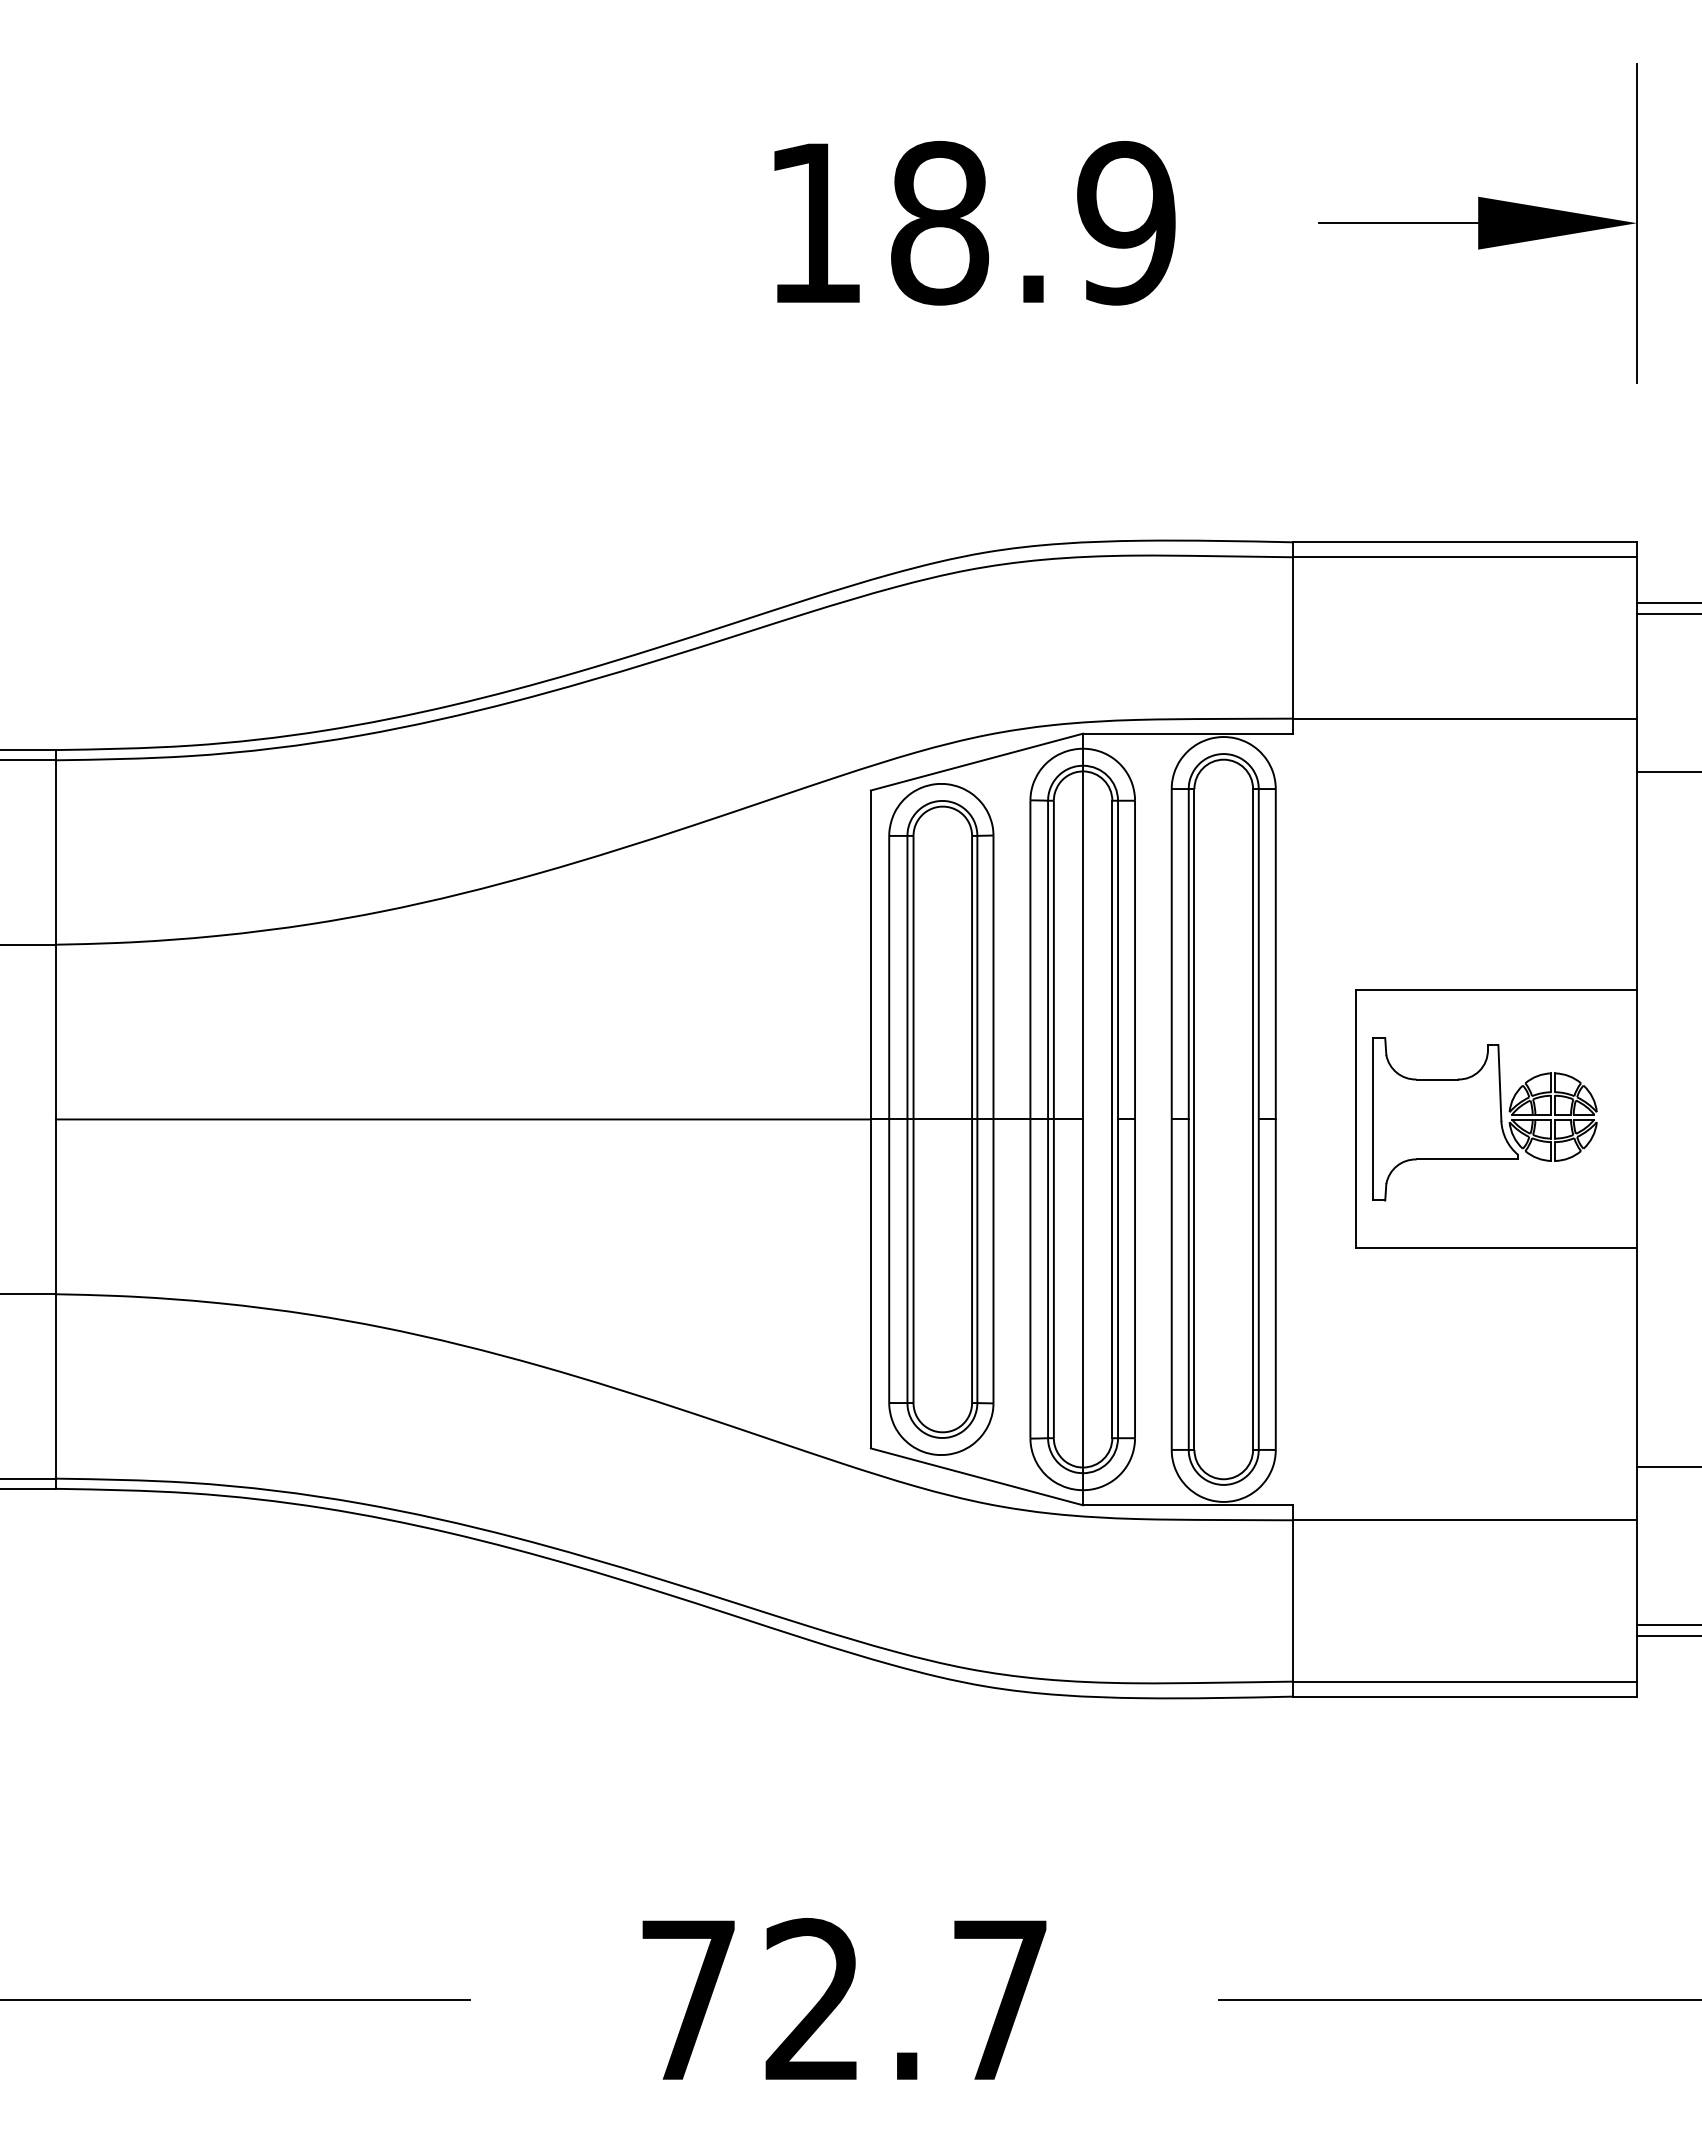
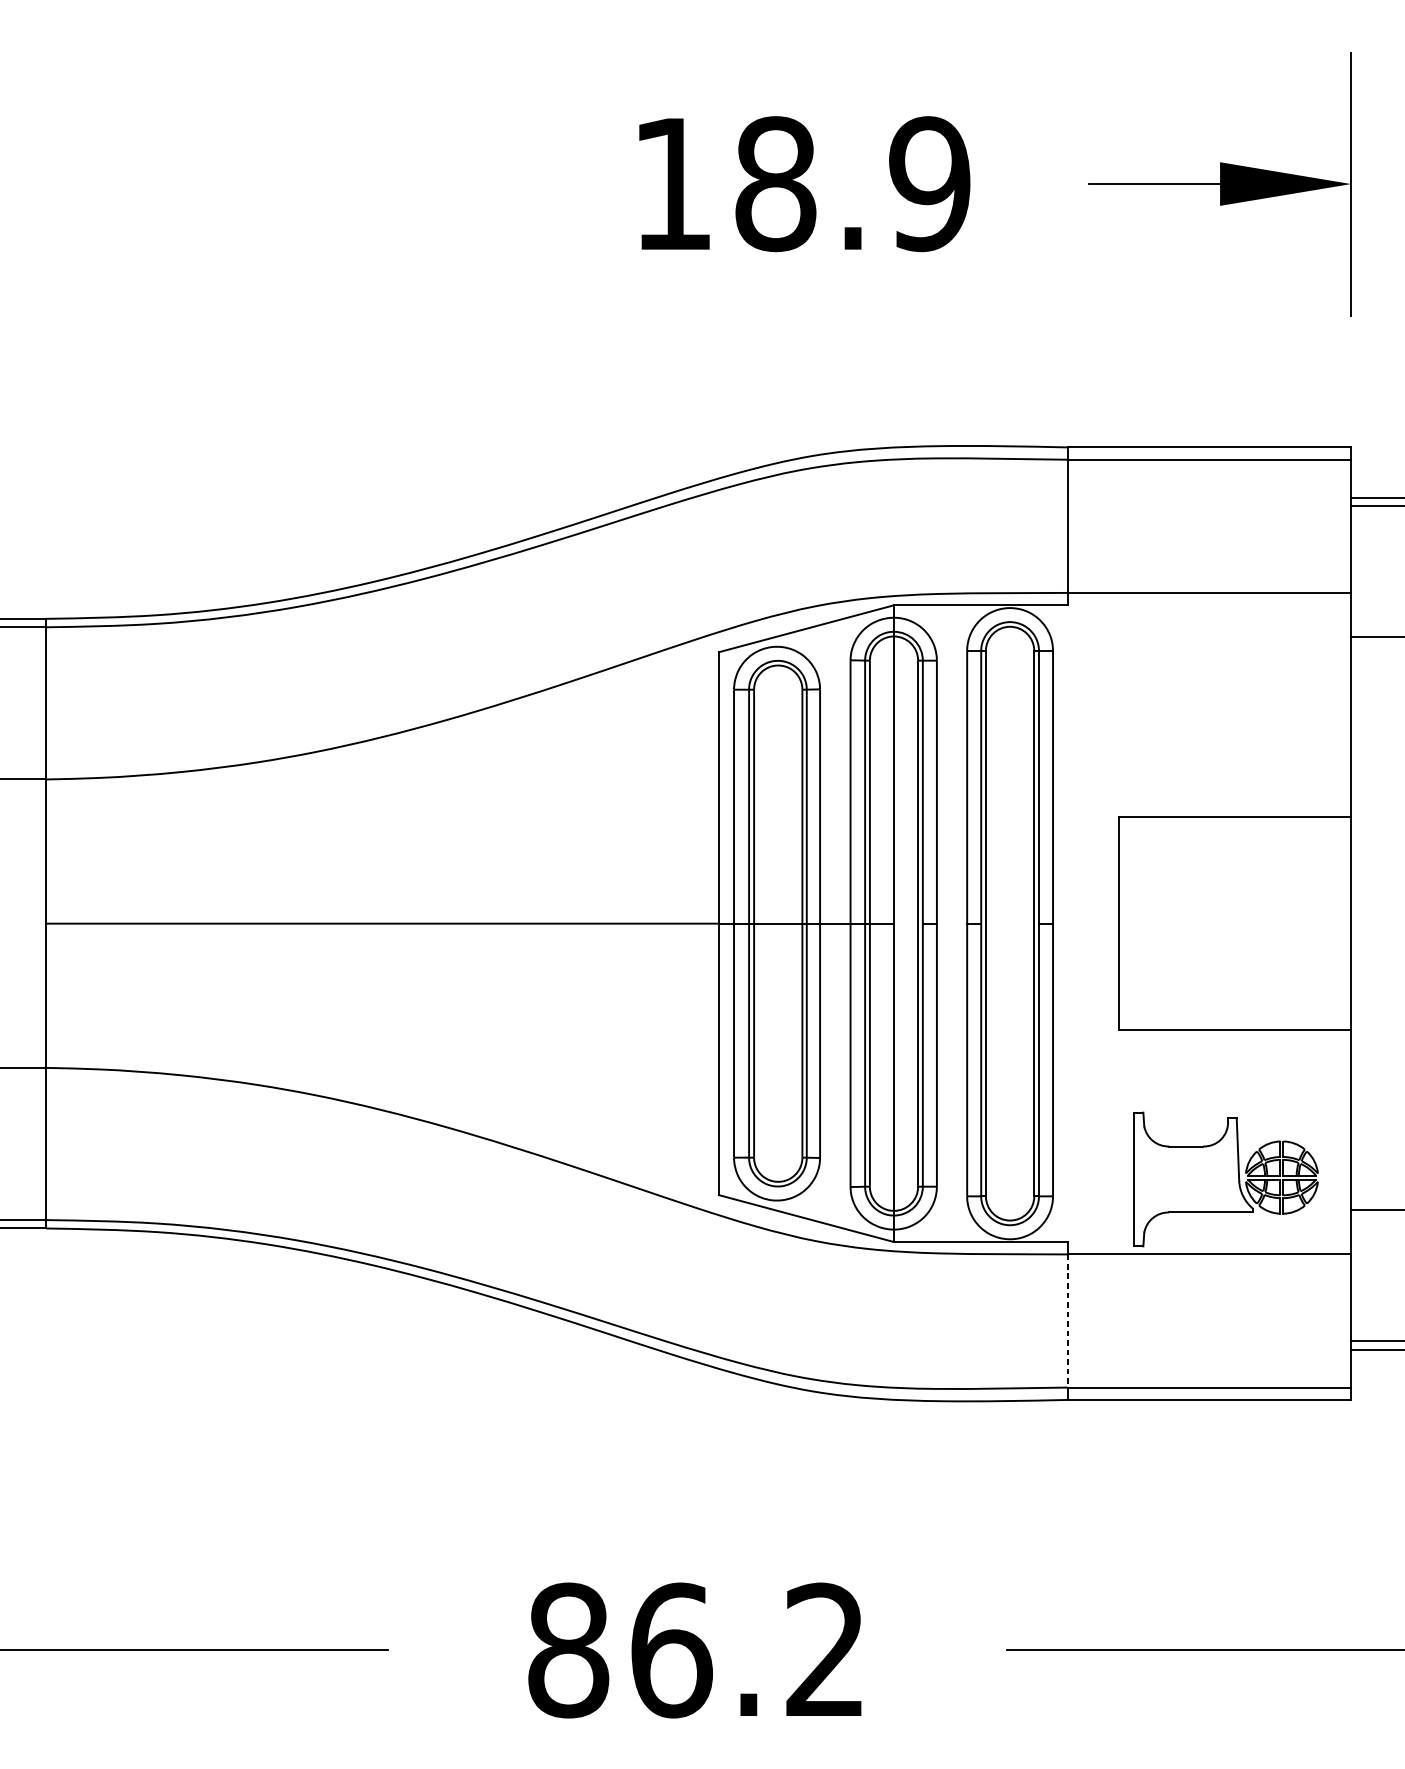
part: (1484, 1119) -> (1225, 1179), moved
line: (1293, 1600) -> (1067, 1320), solid -> dashed
text: (843, 2000) -> (696, 1650), 72.7 -> 86.2

